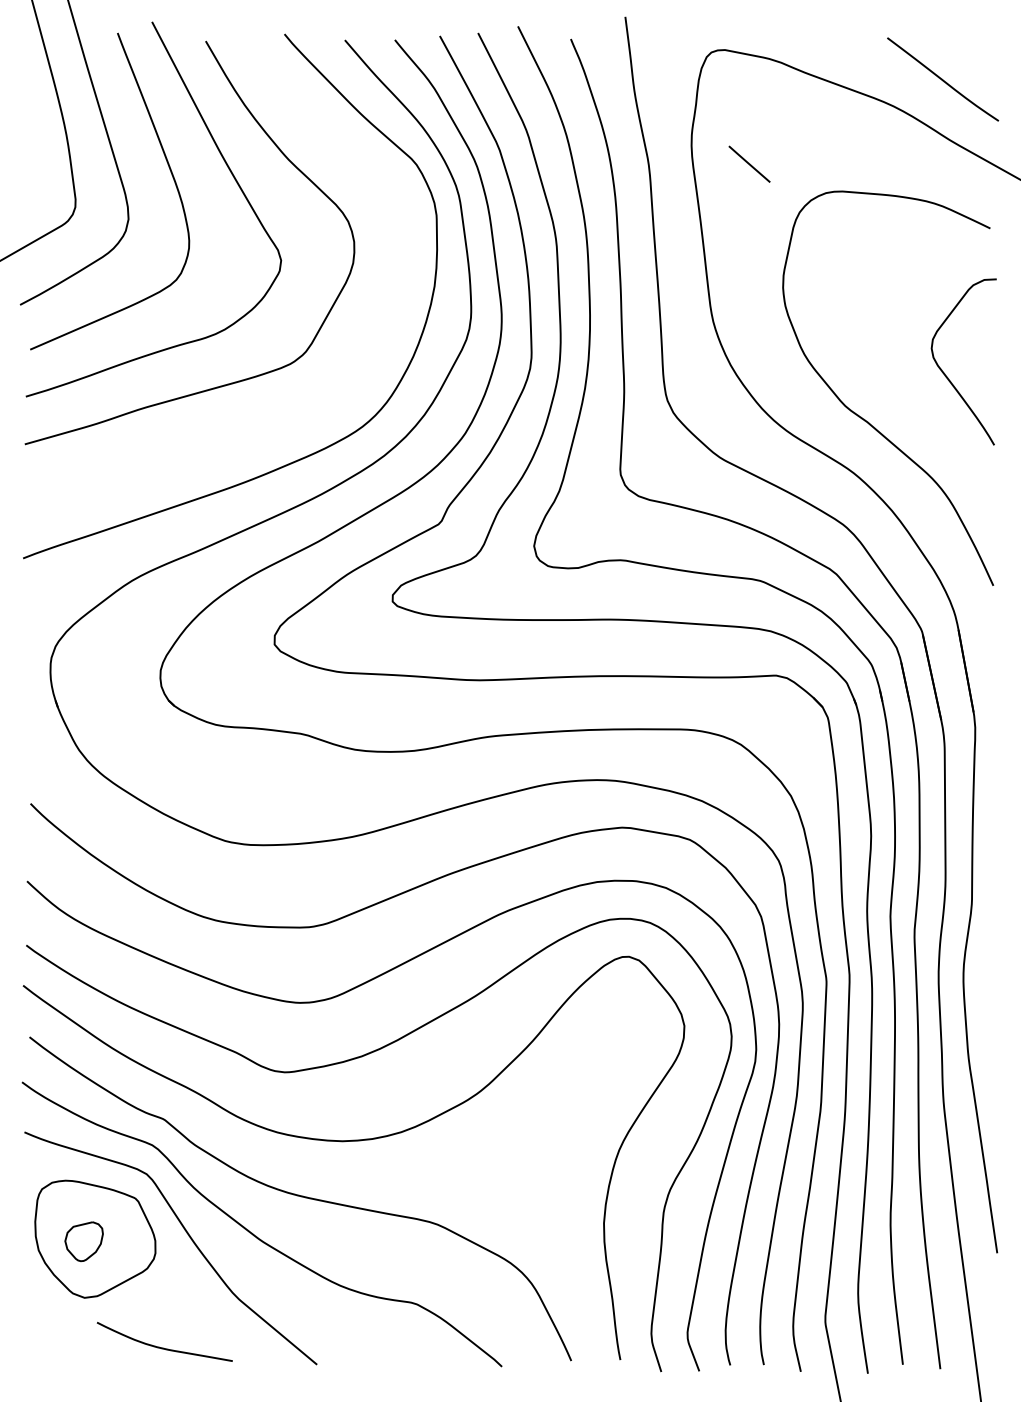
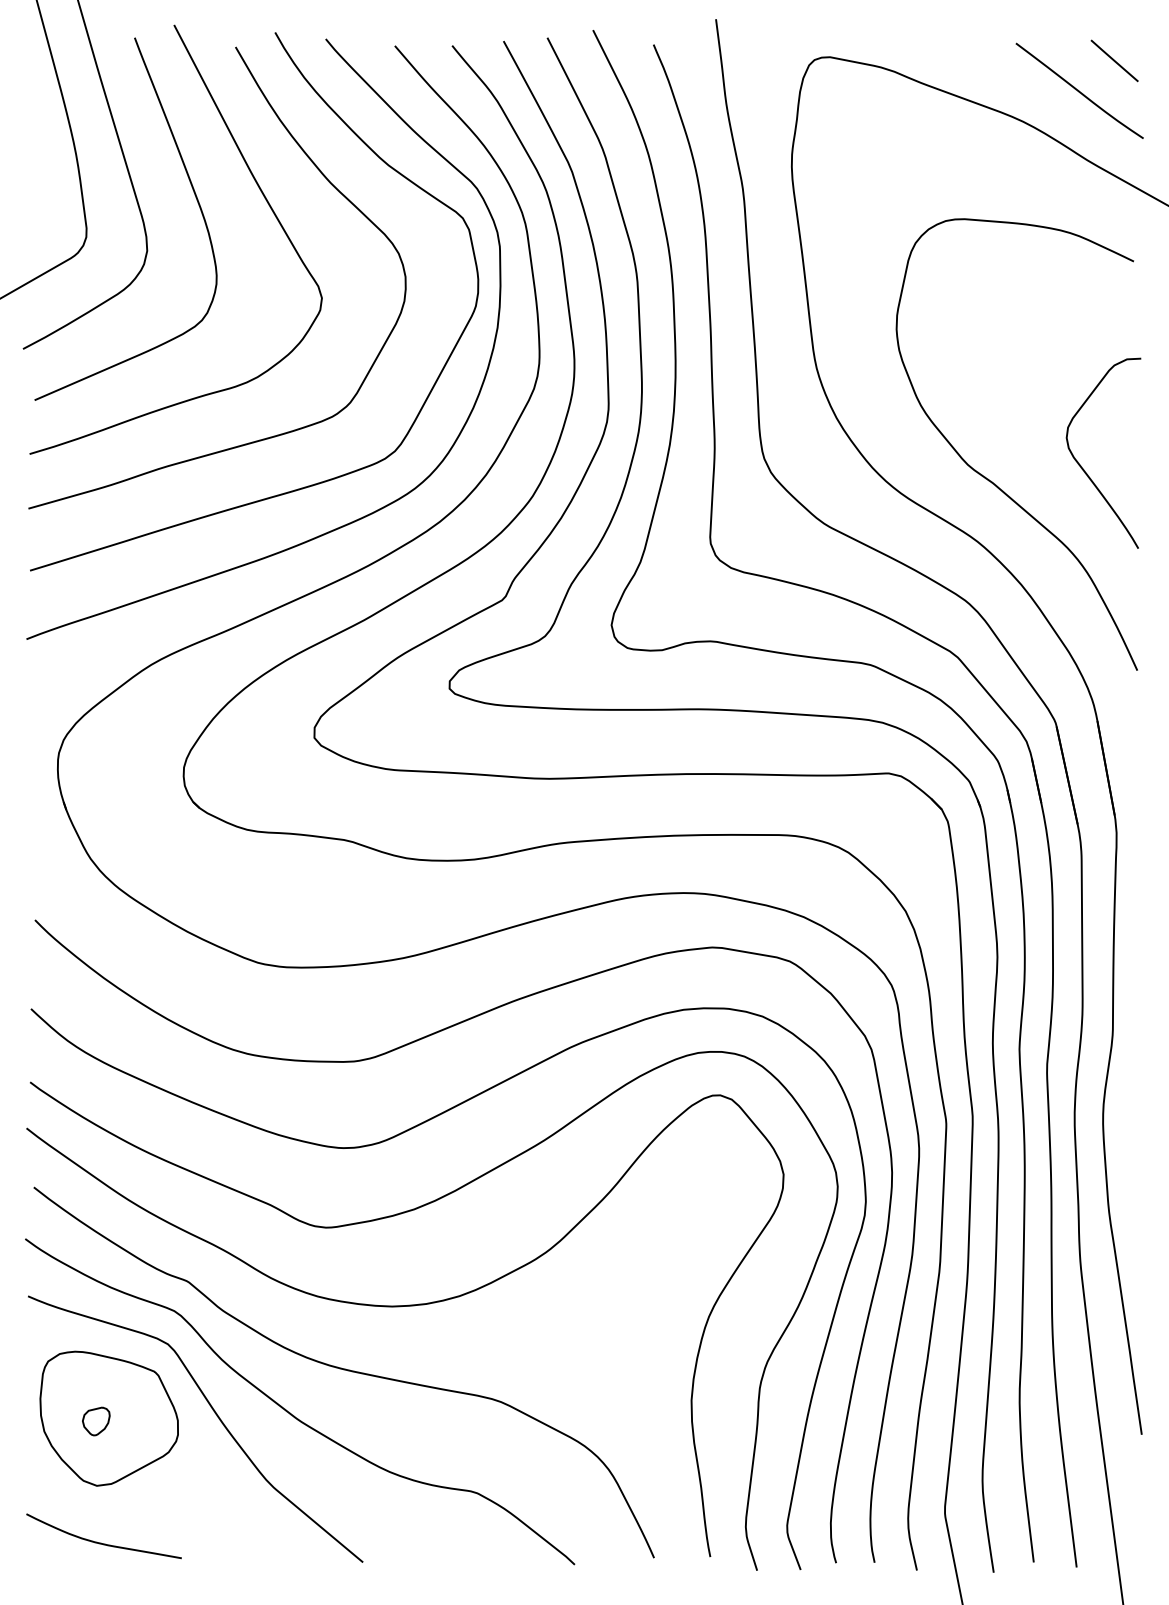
curve: (330, 138) -> (378, 158), added
line: (749, 163) -> (1114, 60), moved
curve: (945, 373) -> (1082, 466), moved
part: (83, 1241) -> (95, 1421), size x0.62
curve: (163, 1347) -> (102, 1542), moved

